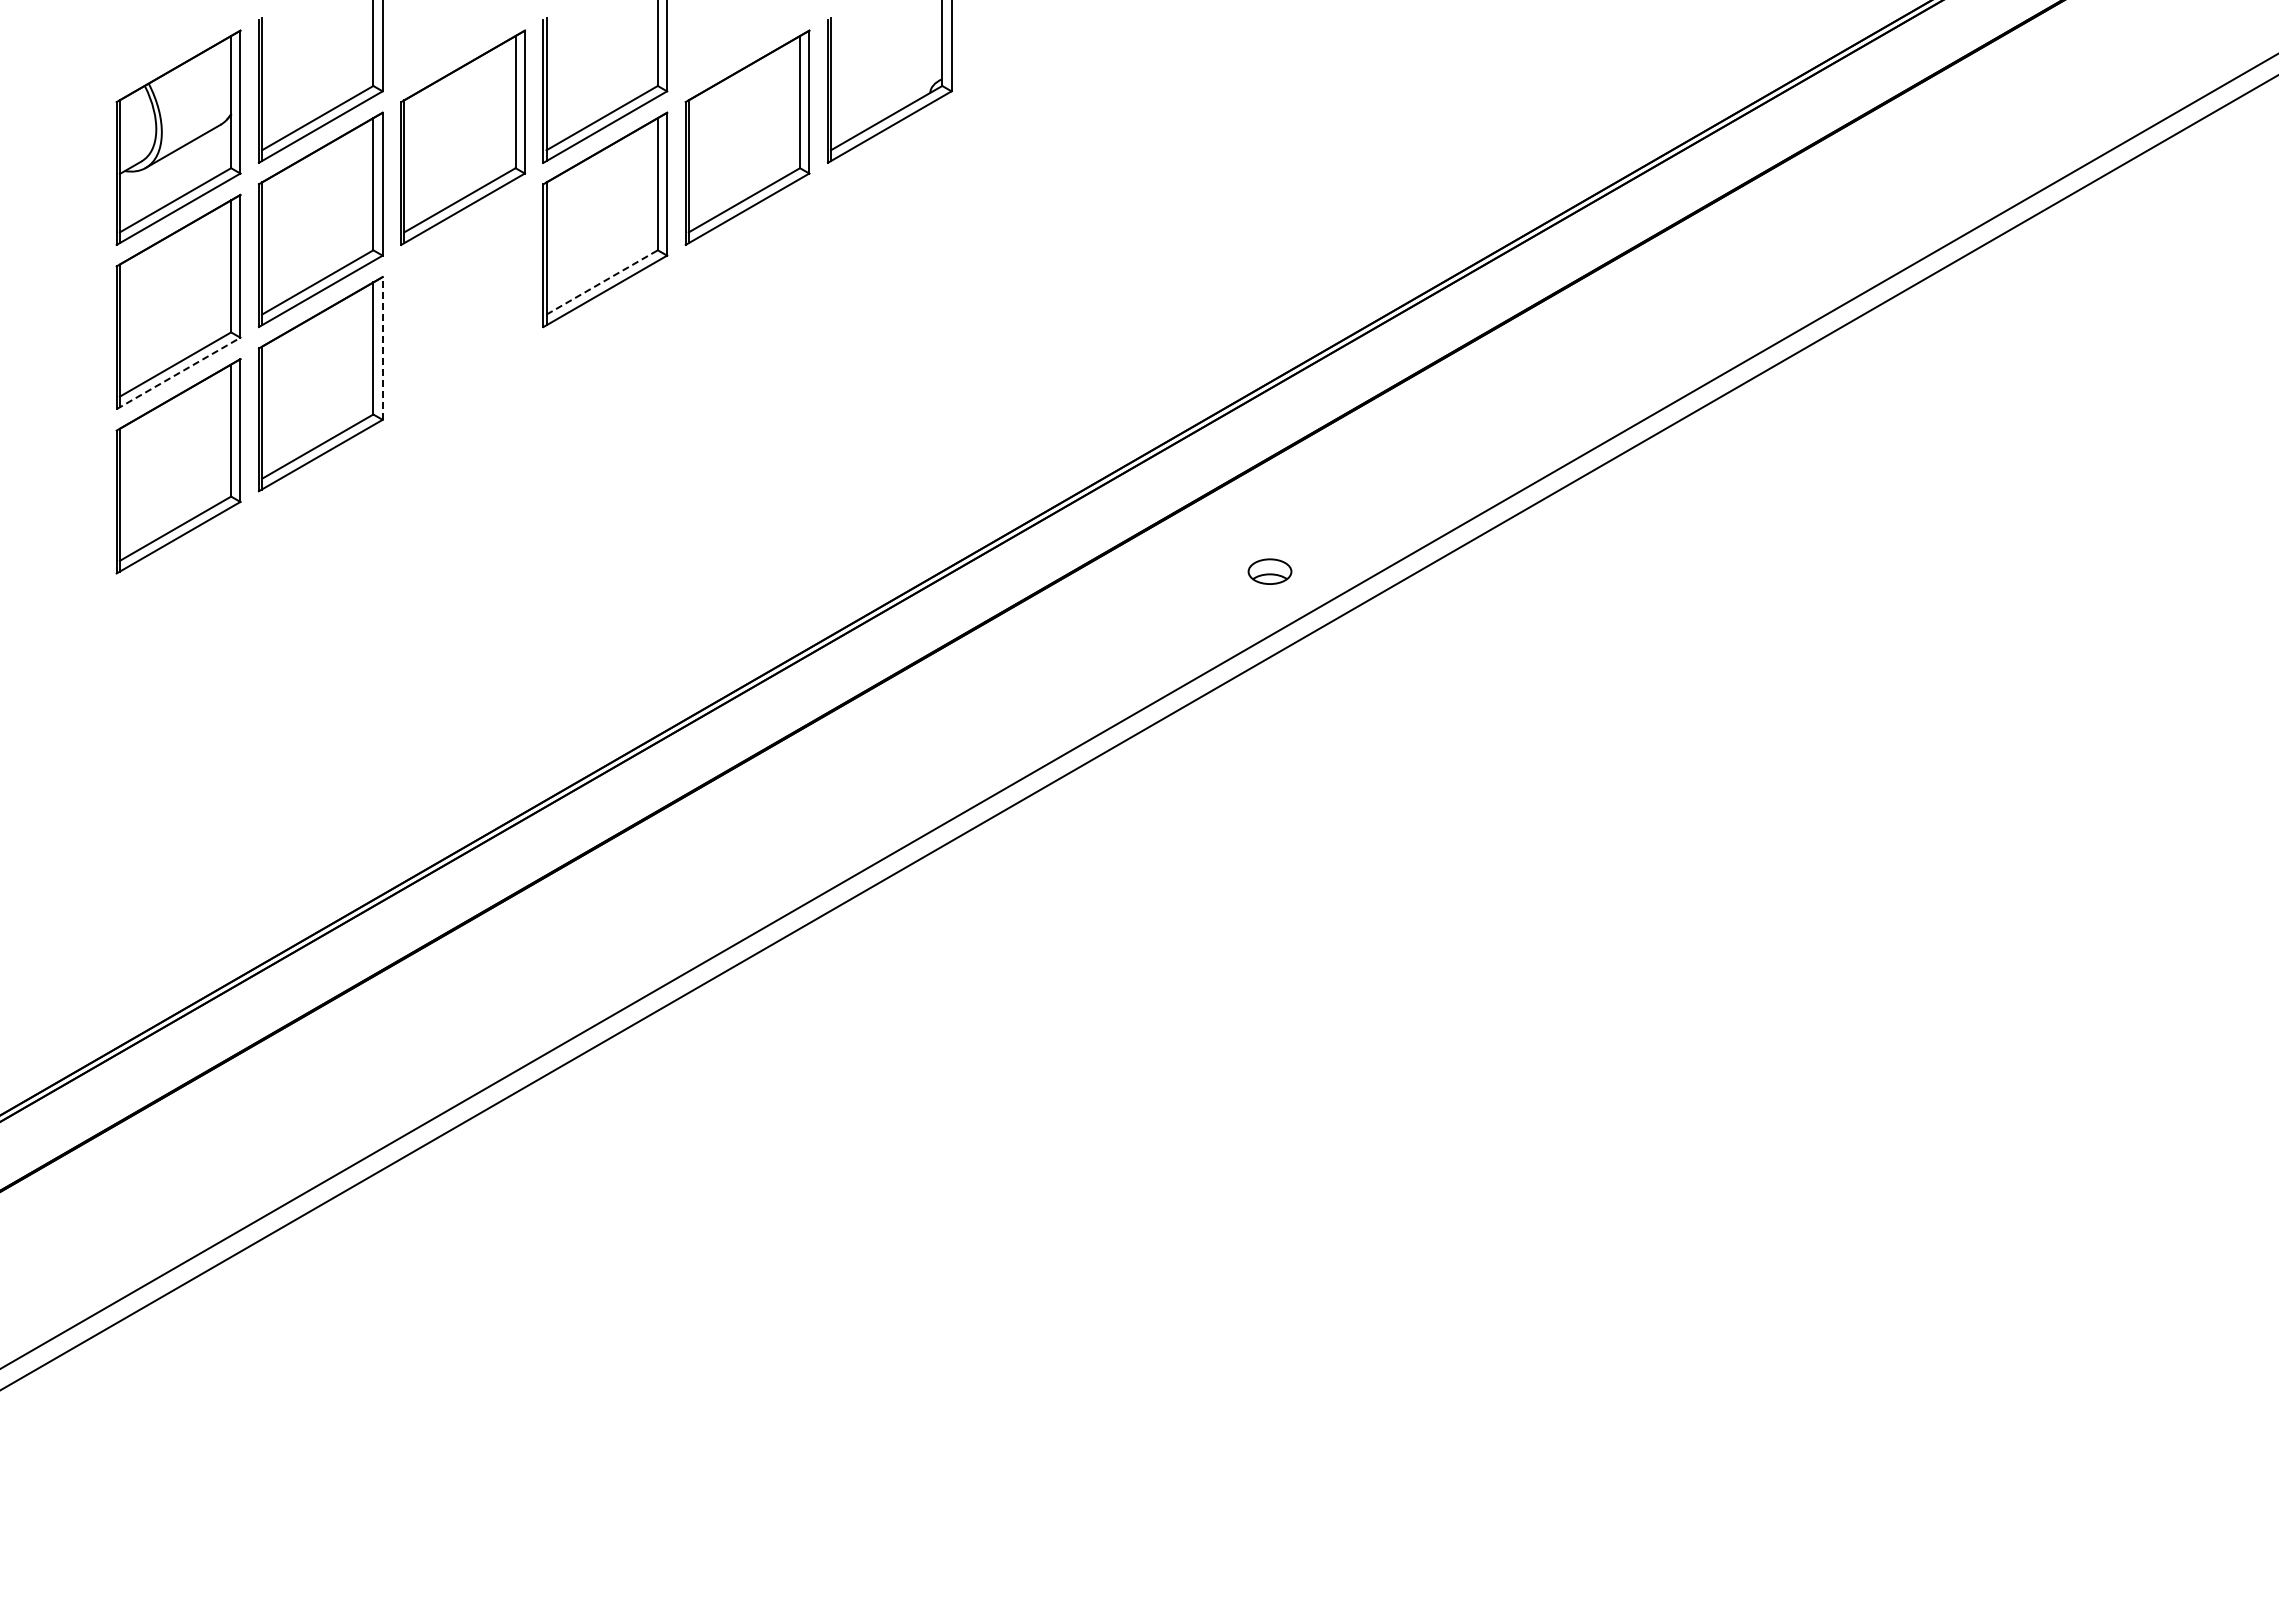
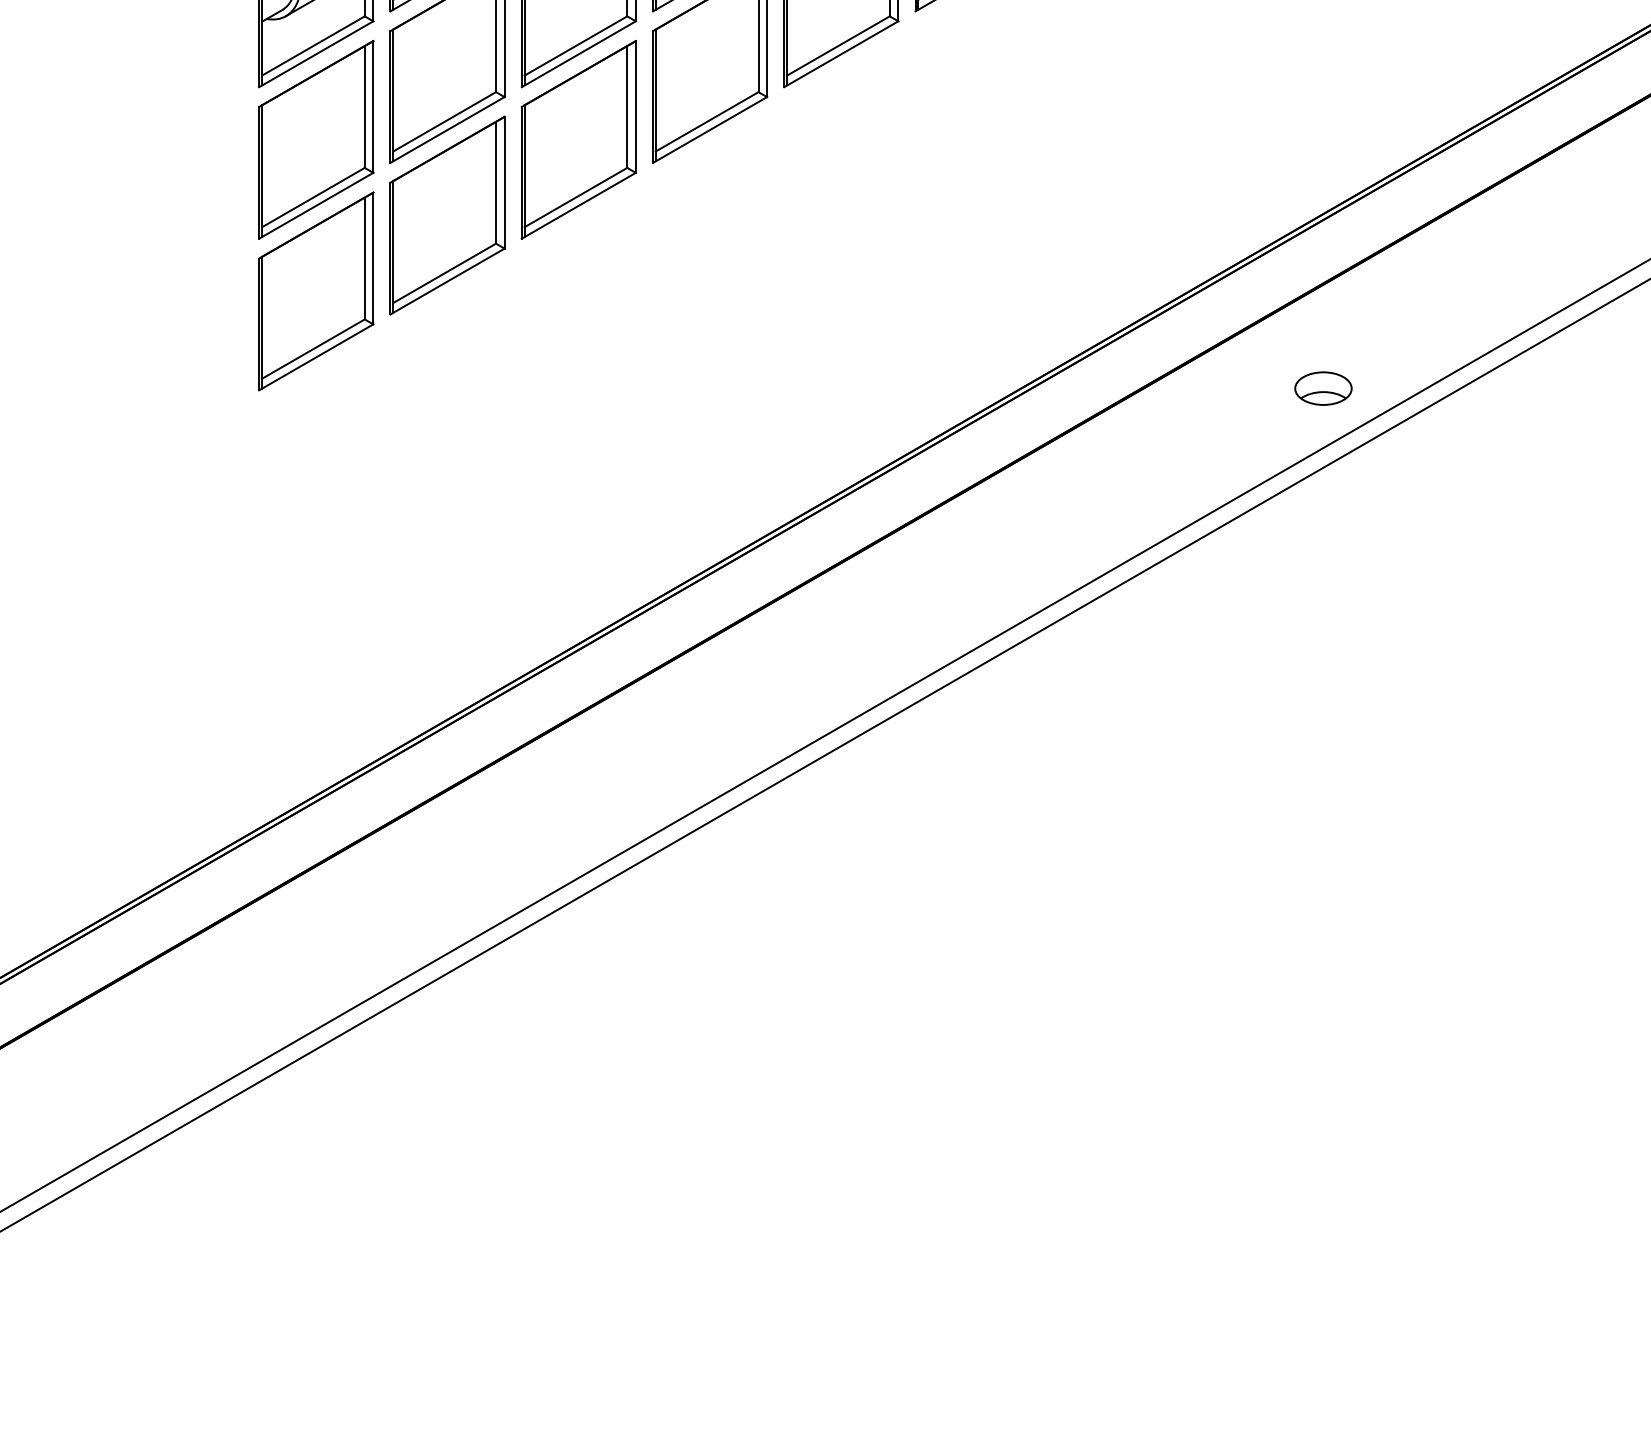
line: (602, 282) -> (707, 121), dashed -> solid
part: (462, 301) -> (578, 139), added
line: (382, 347) -> (504, 181), dashed -> solid
line: (179, 373) -> (317, 205), dashed -> solid
part: (1269, 571) -> (1322, 388), size x1.43

